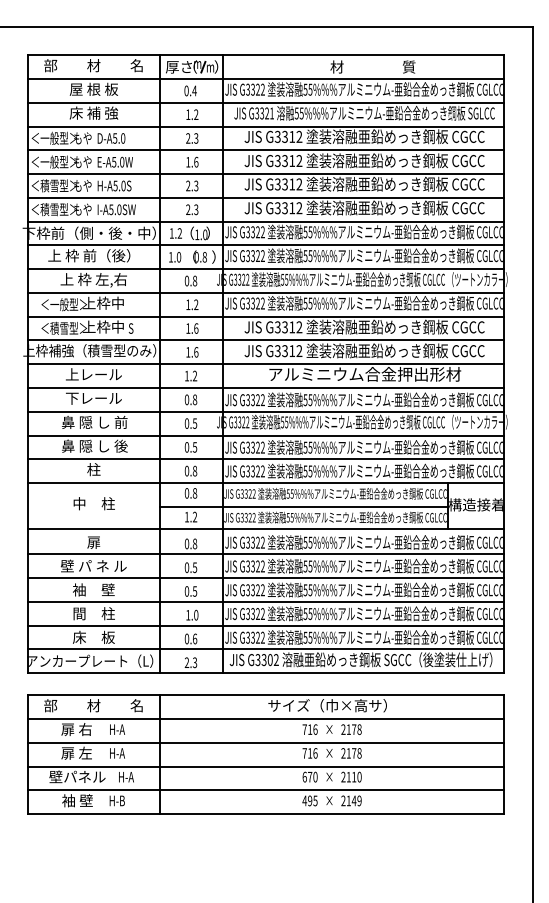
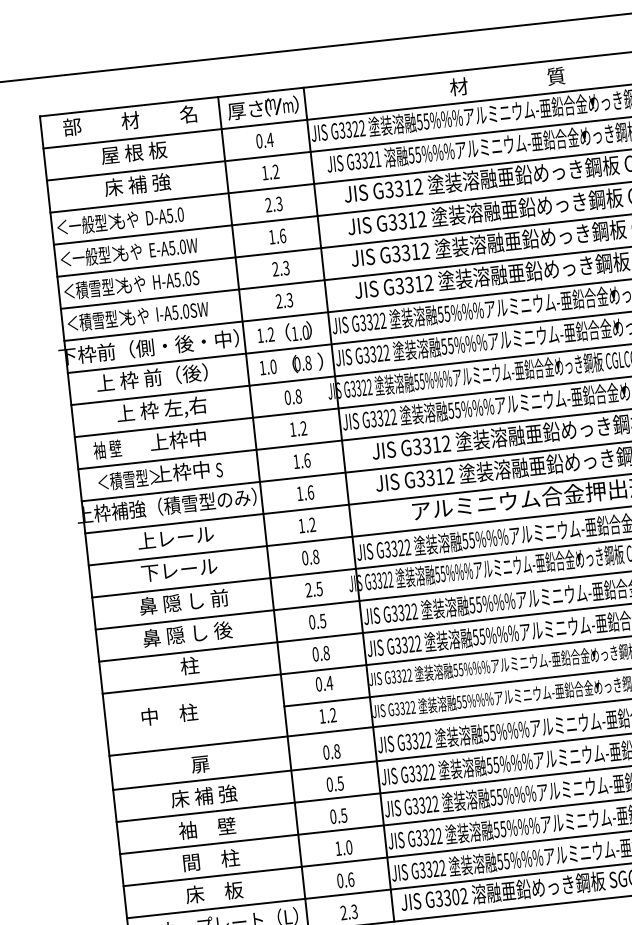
text: (63, 304) -> (124, 447), ＜一般型＞ -> 袖 壁
text: (186, 423) -> (308, 590), 0.5 -> 2.5
text: (194, 493) -> (329, 683), 0.8 -> 0.4
text: (93, 503) -> (168, 714), moved
text: (93, 565) -> (203, 795), 壁 パ ネ ル -> 床 補 強

